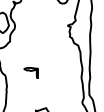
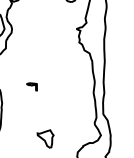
part: (30, 72) -> (31, 86), size x0.6

